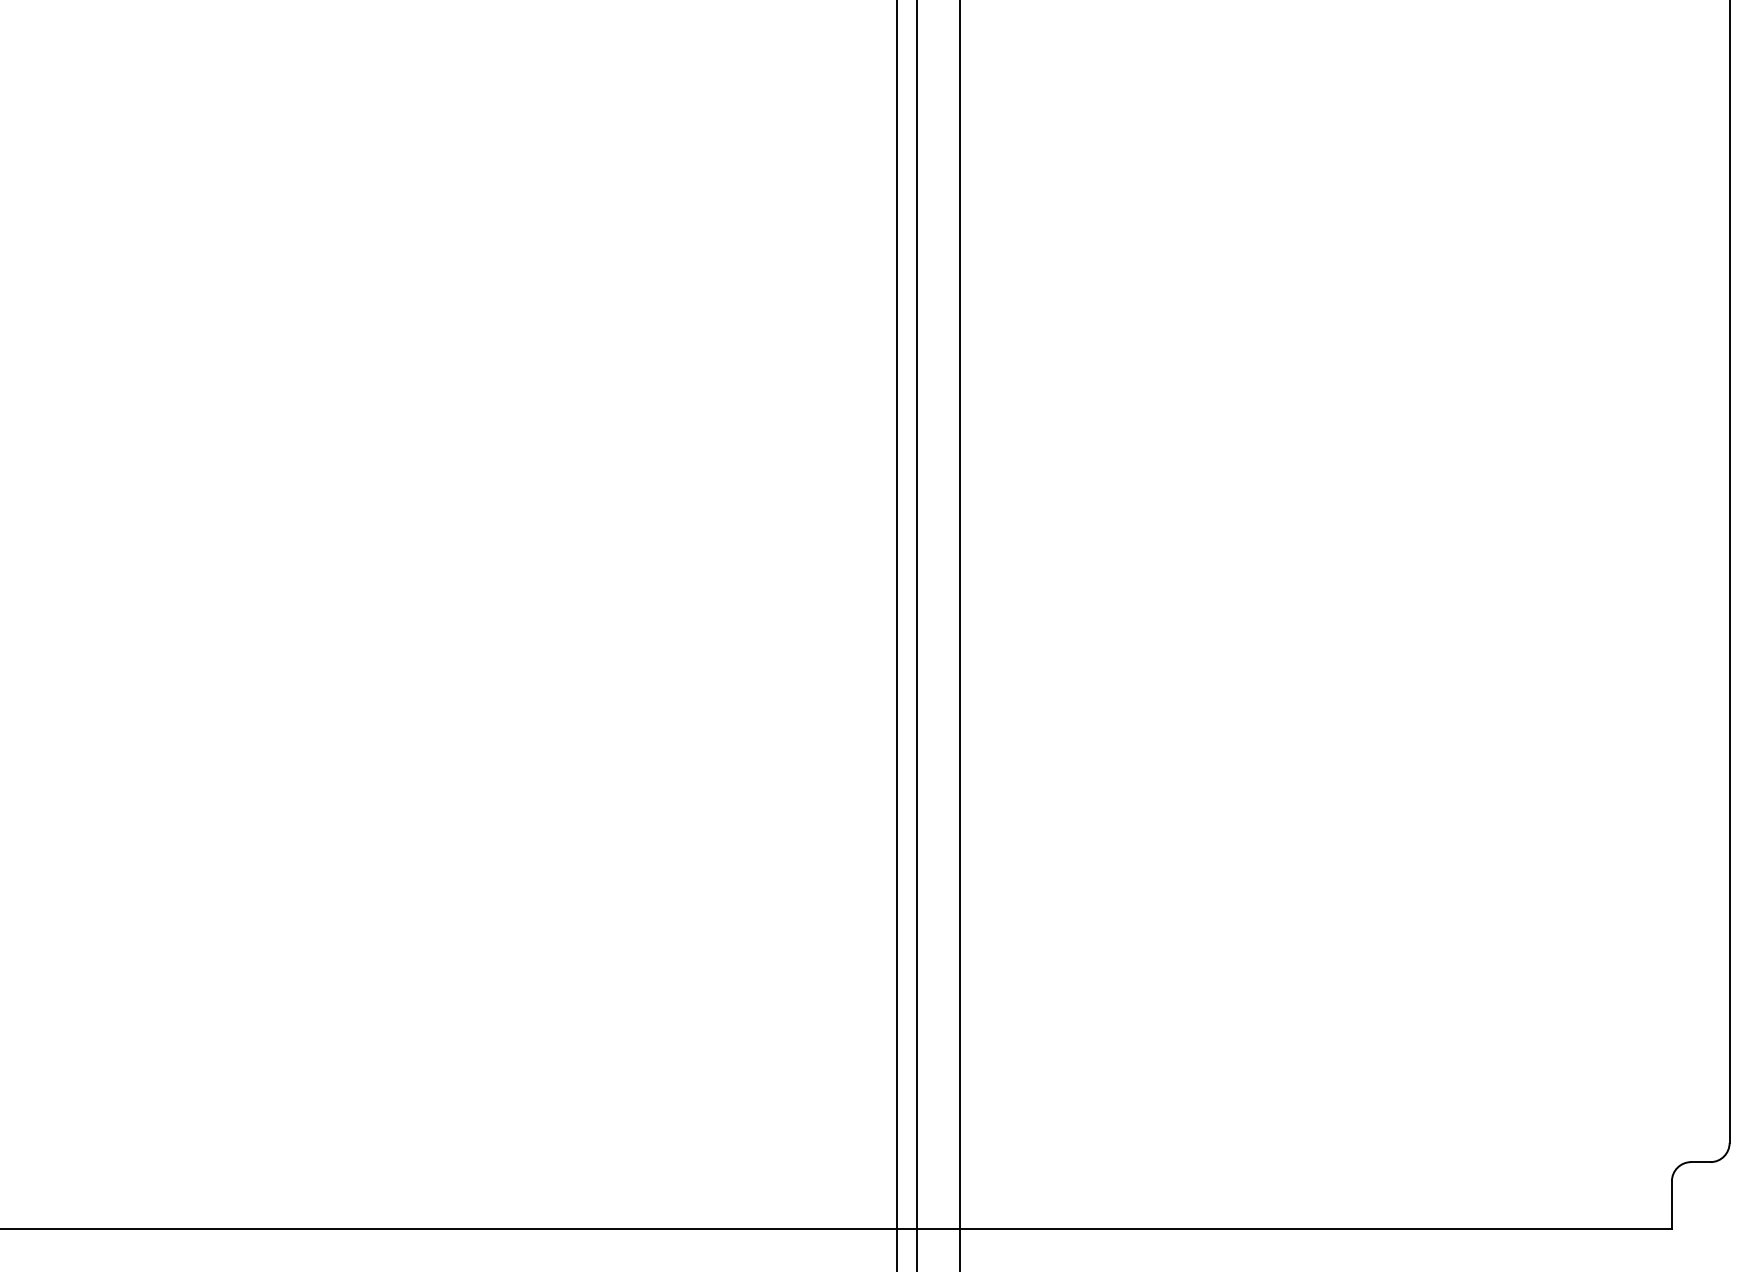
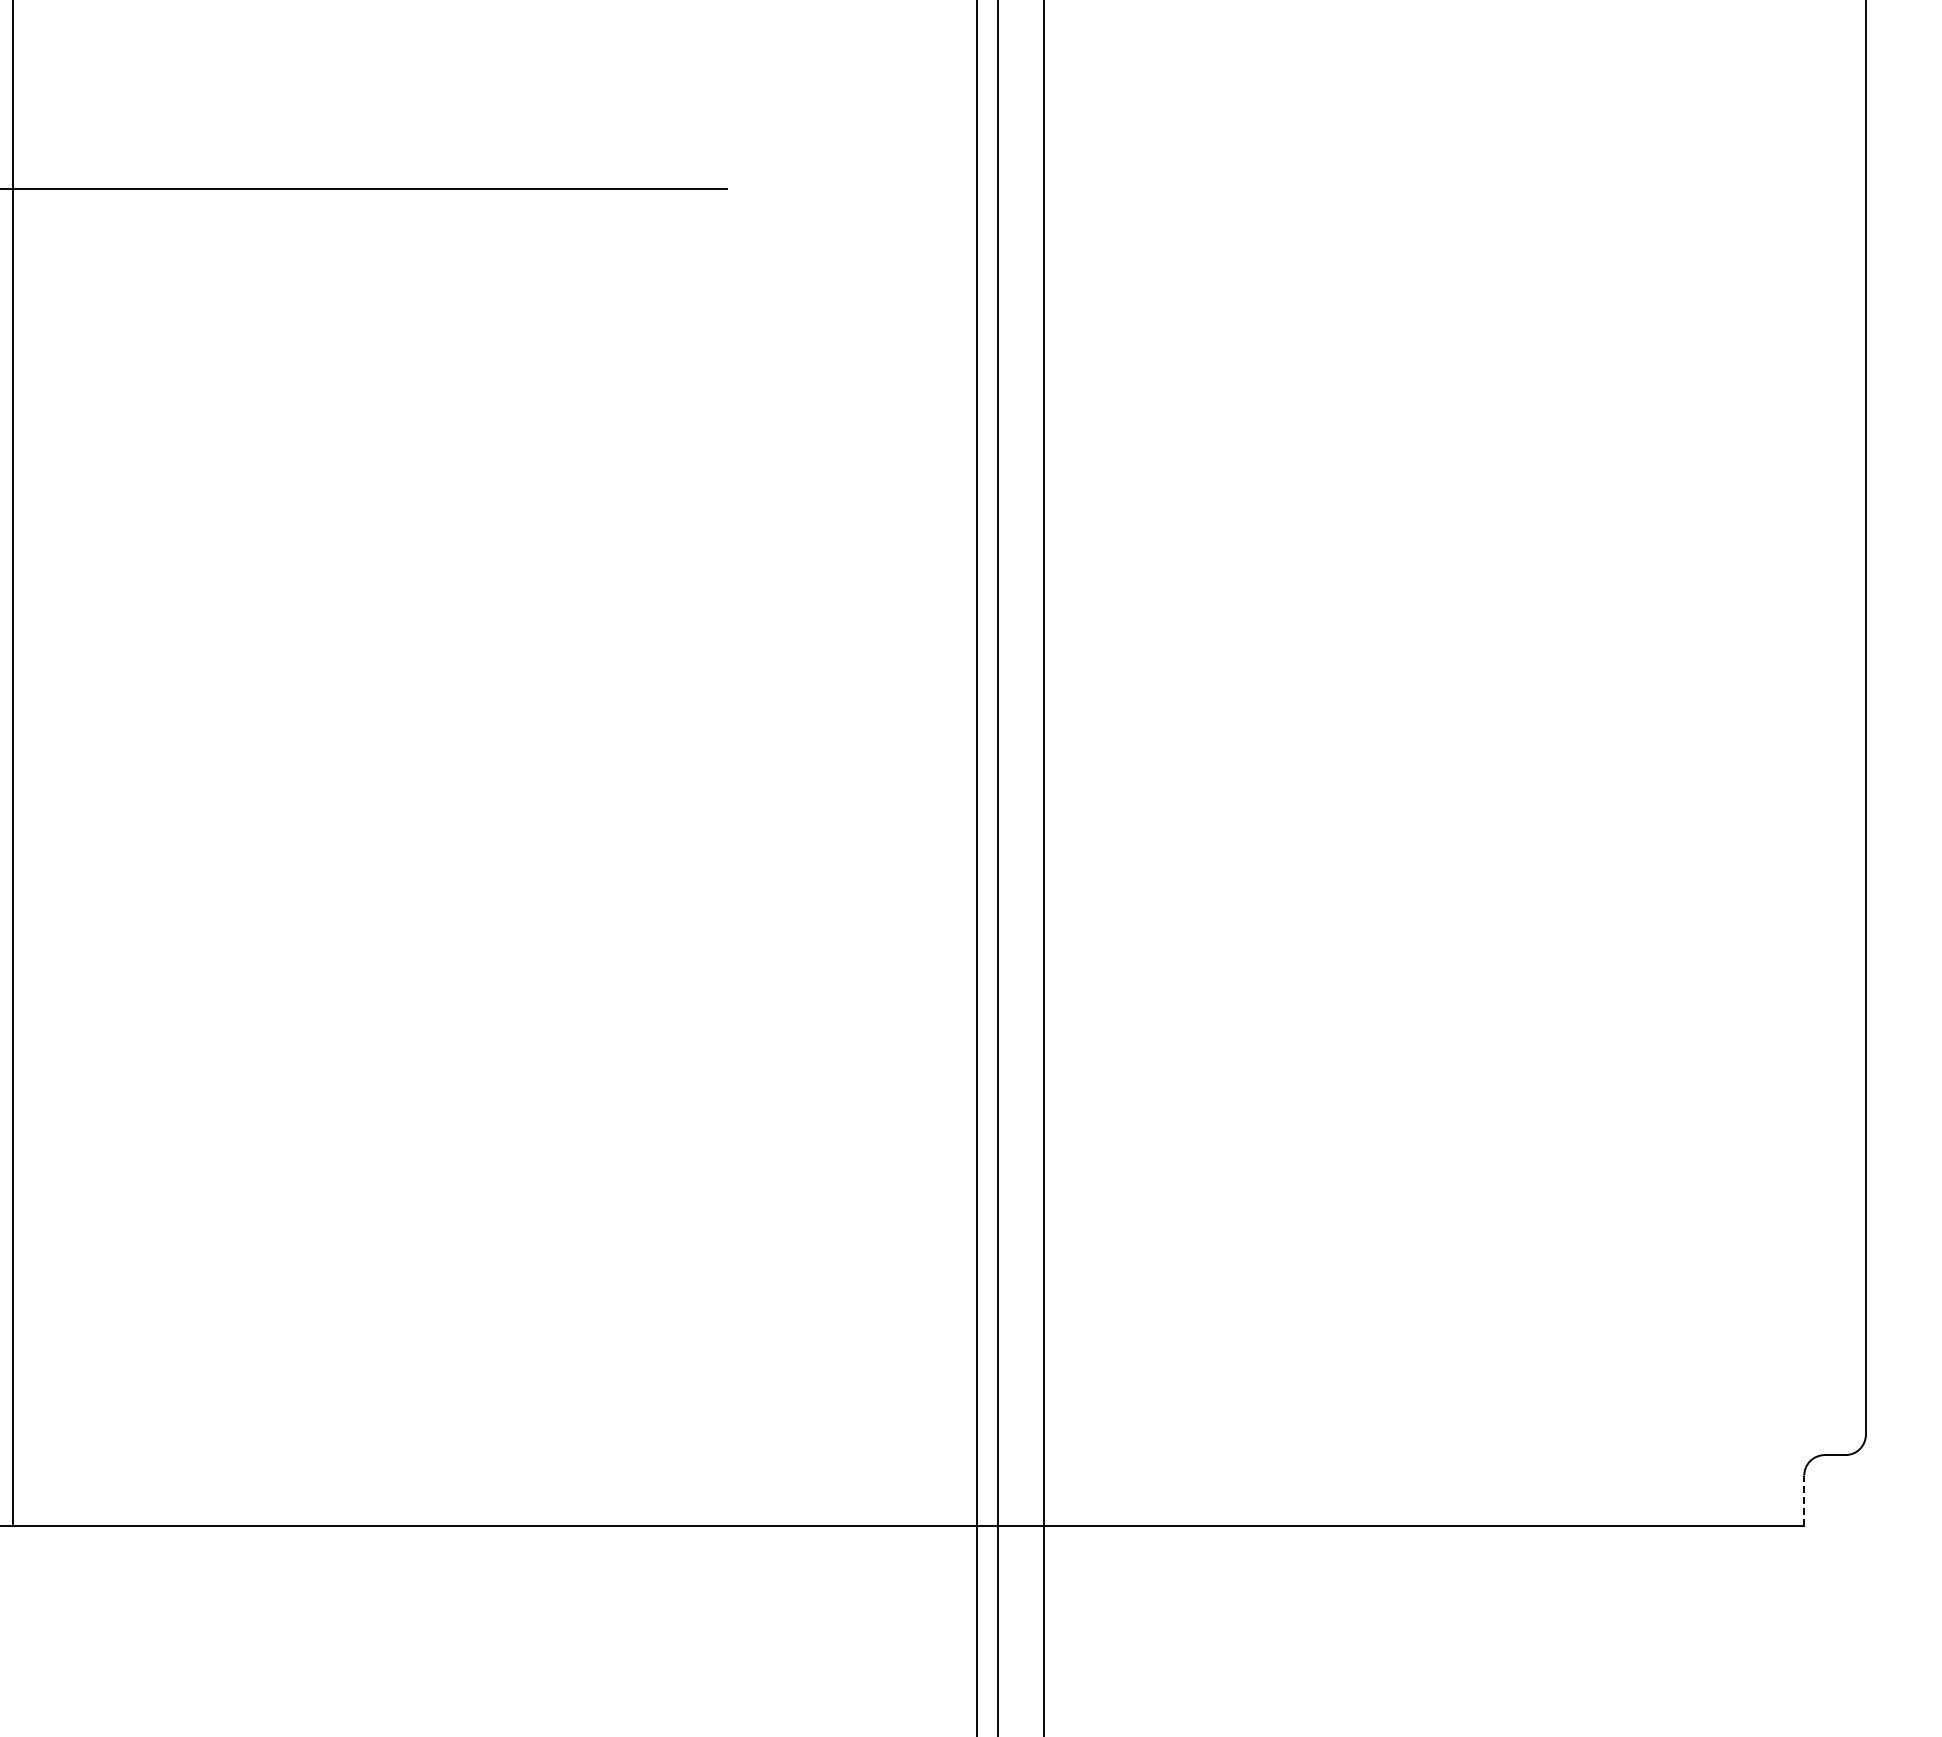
line: (1672, 1204) -> (1804, 1500), solid -> dashed

